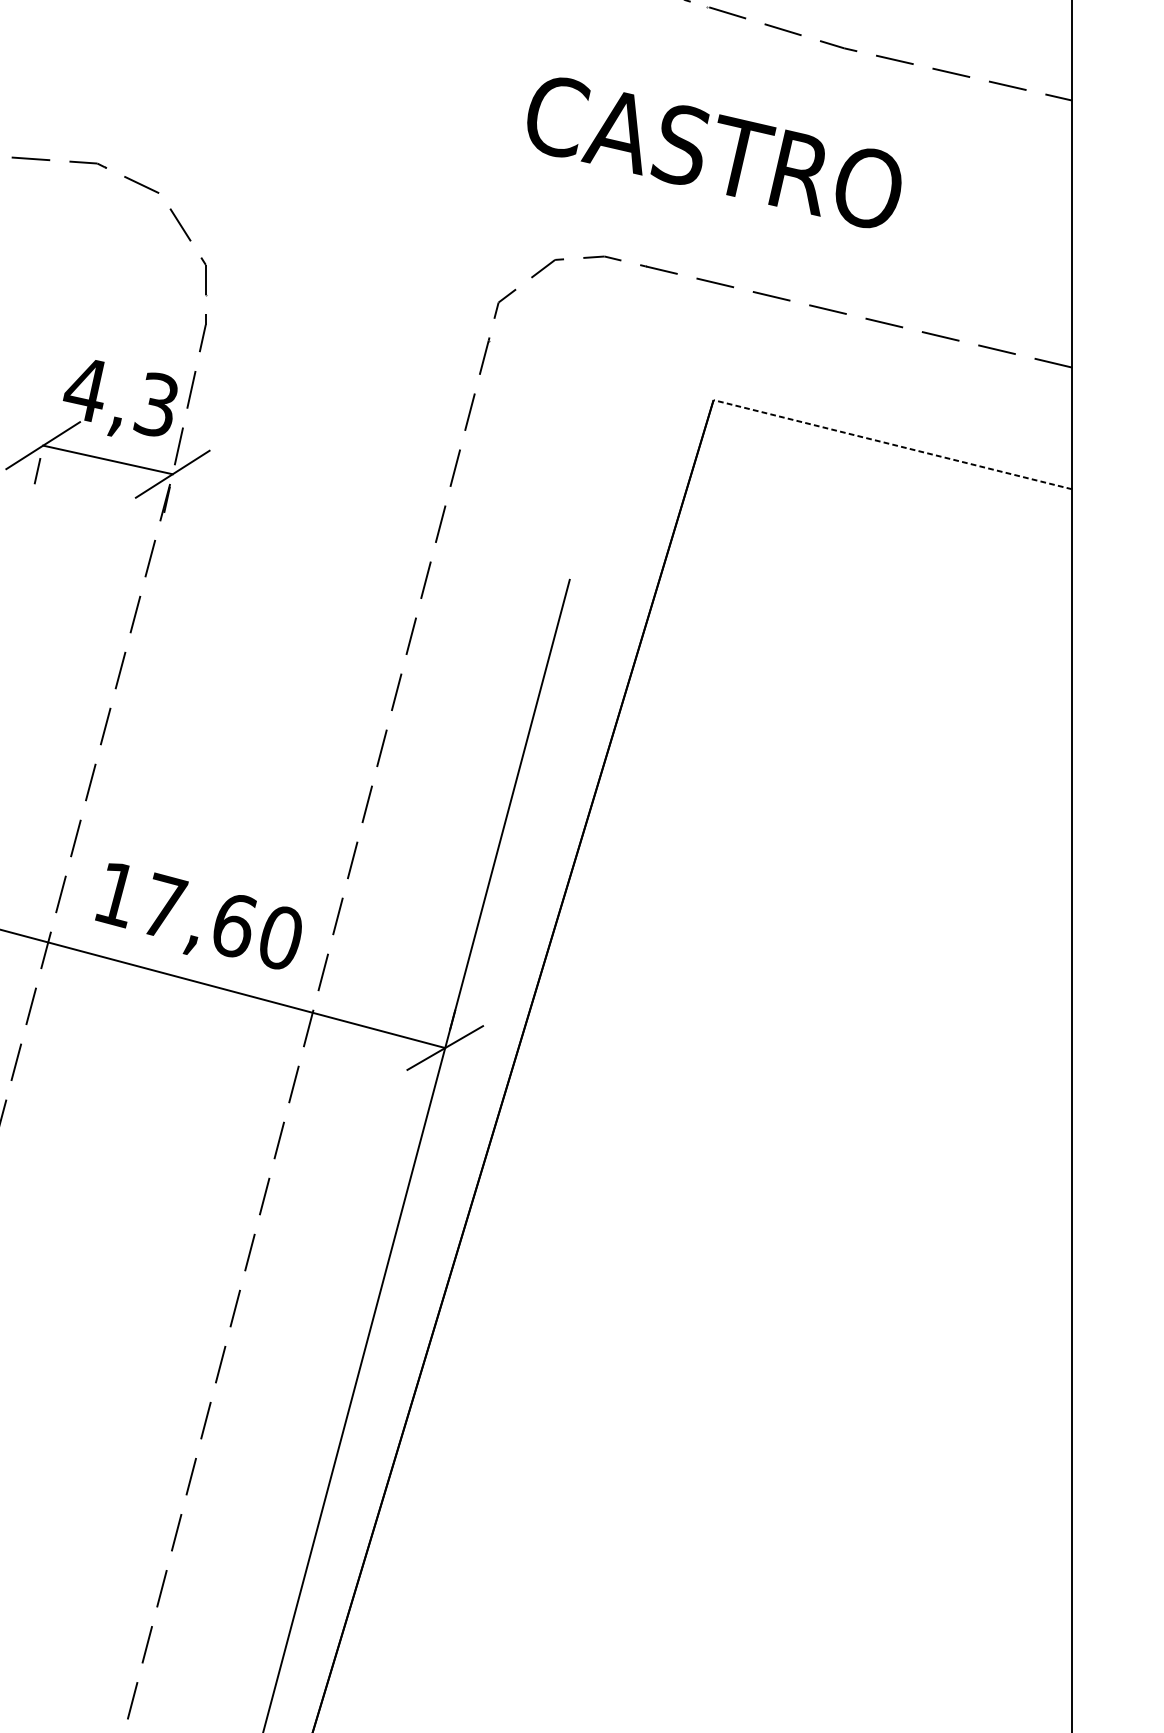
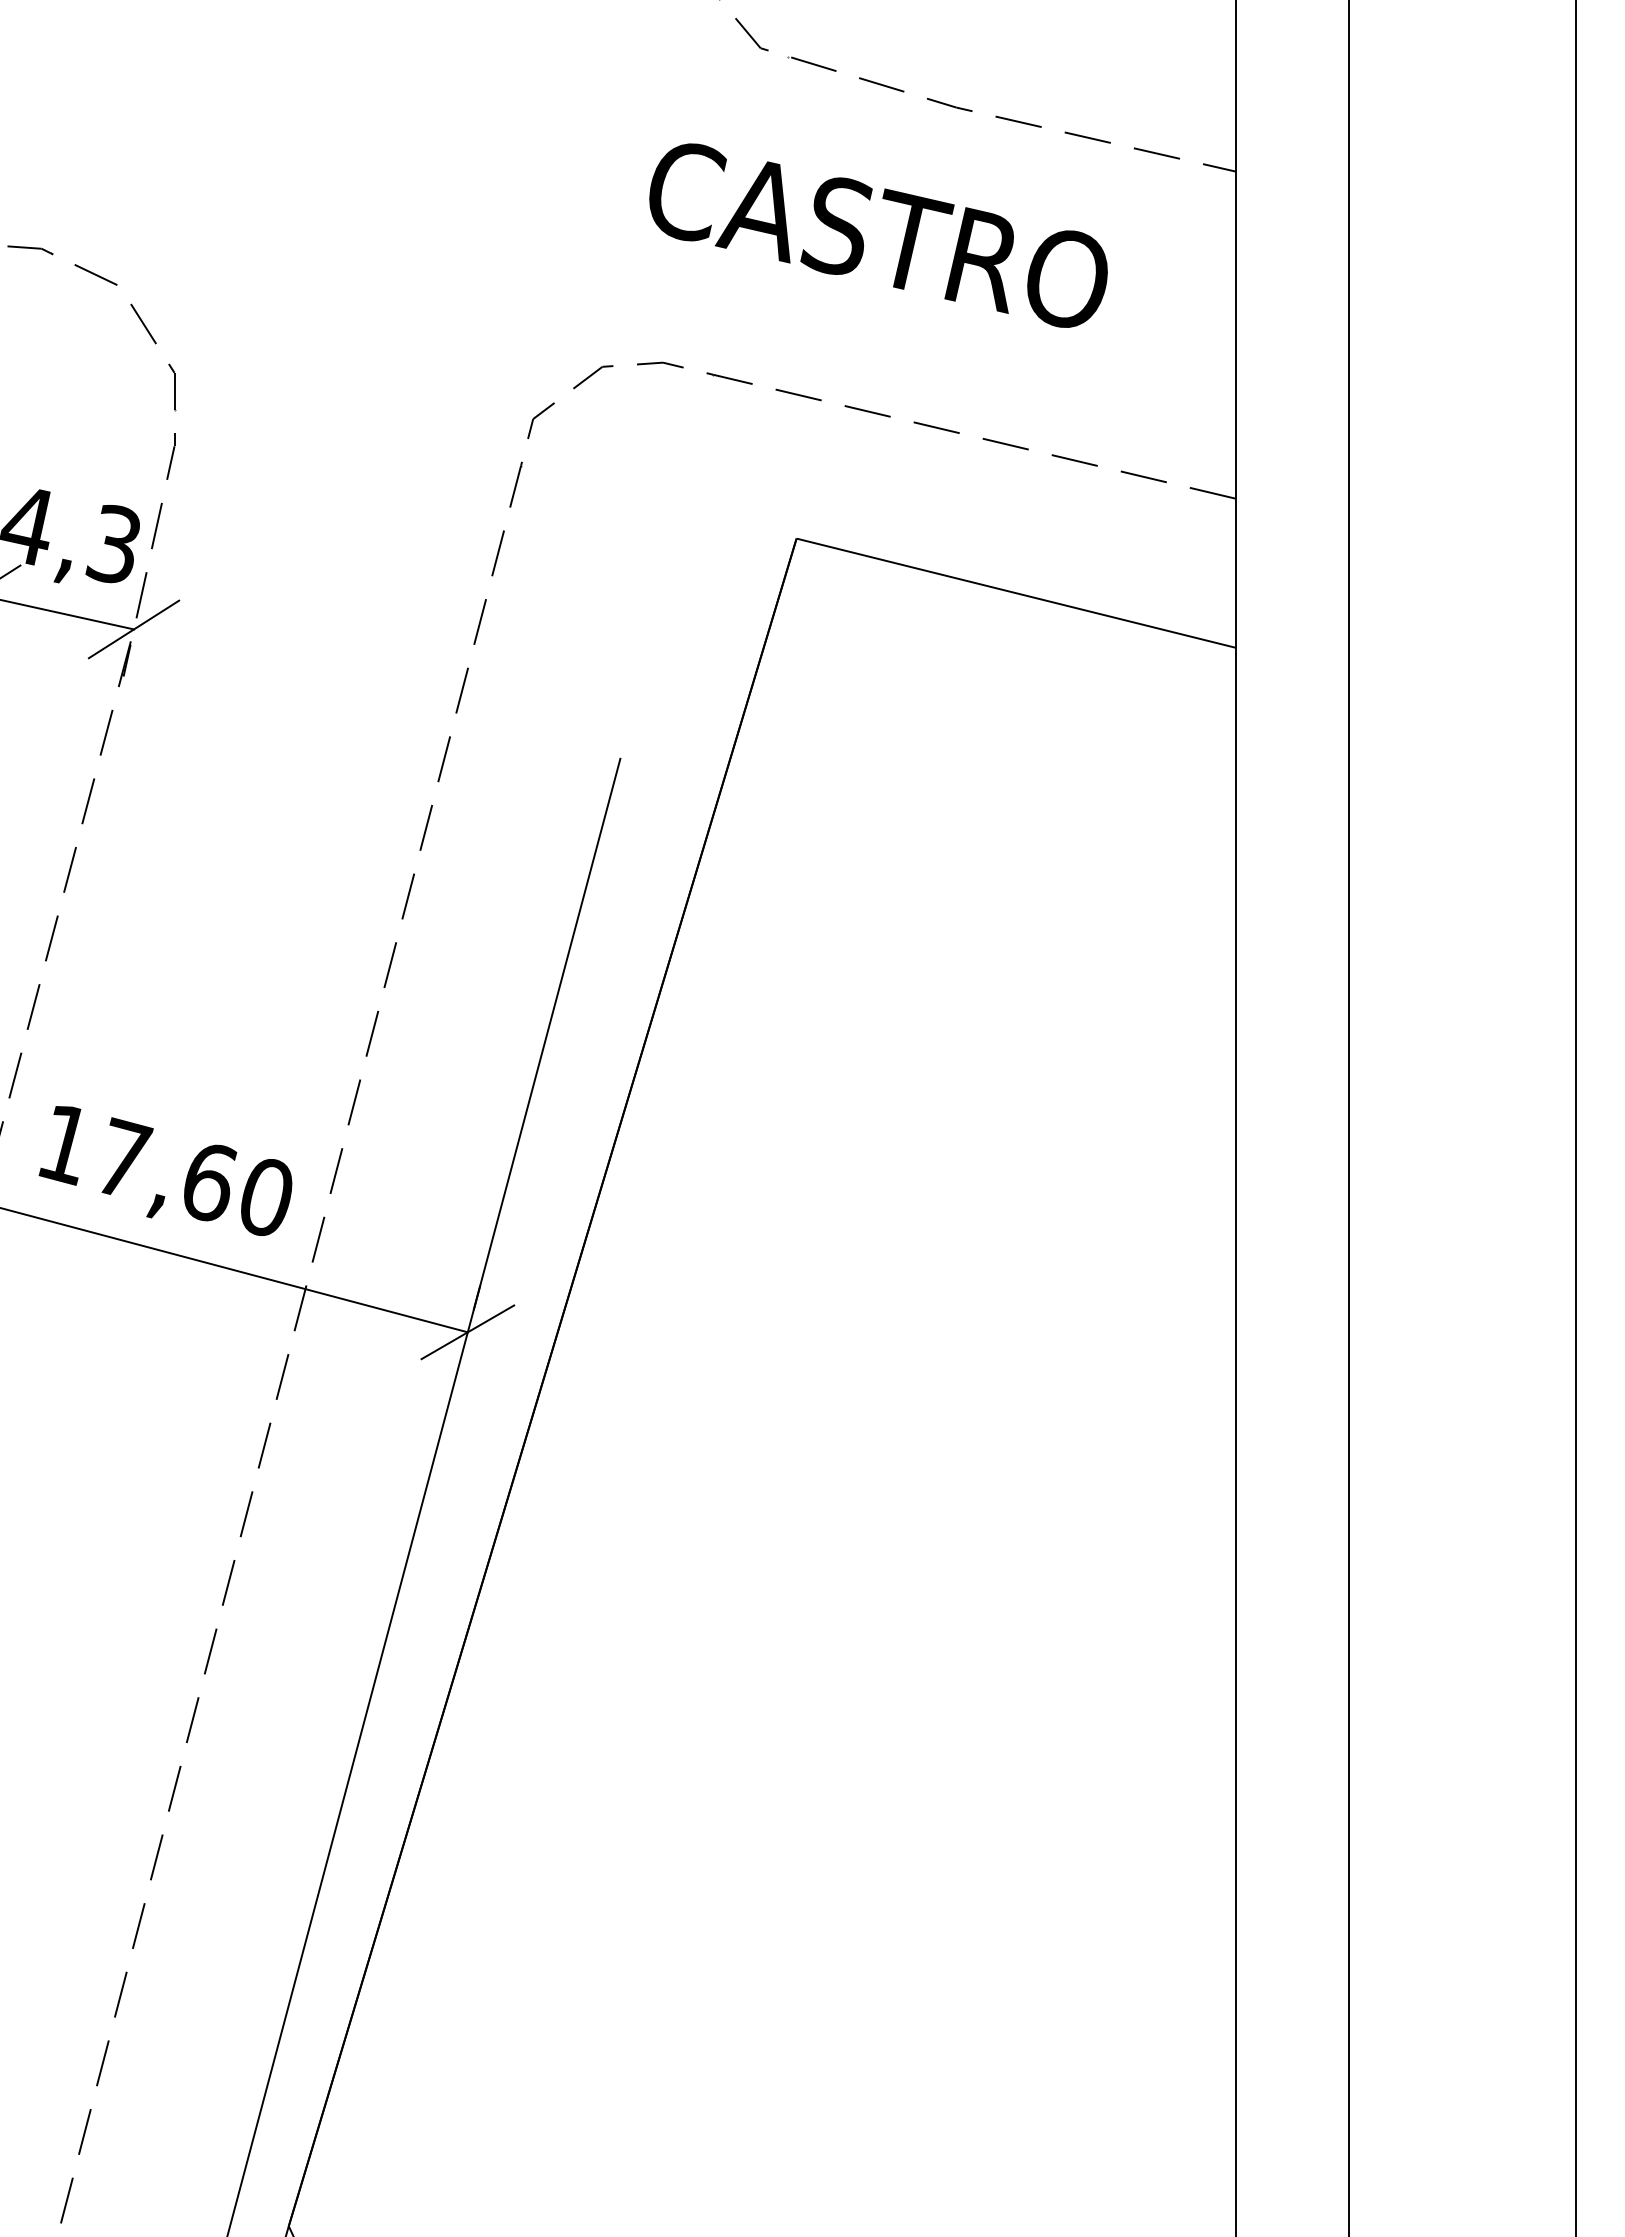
text: (714, 152) -> (878, 235), moved
line: (892, 444) -> (1015, 593), dashed -> solid

